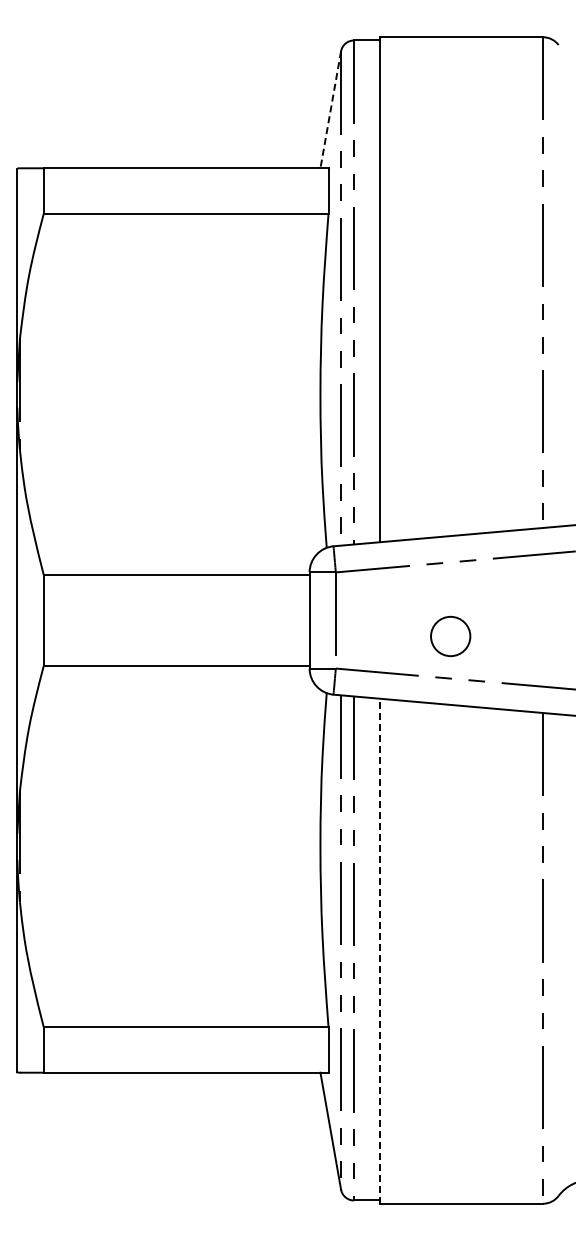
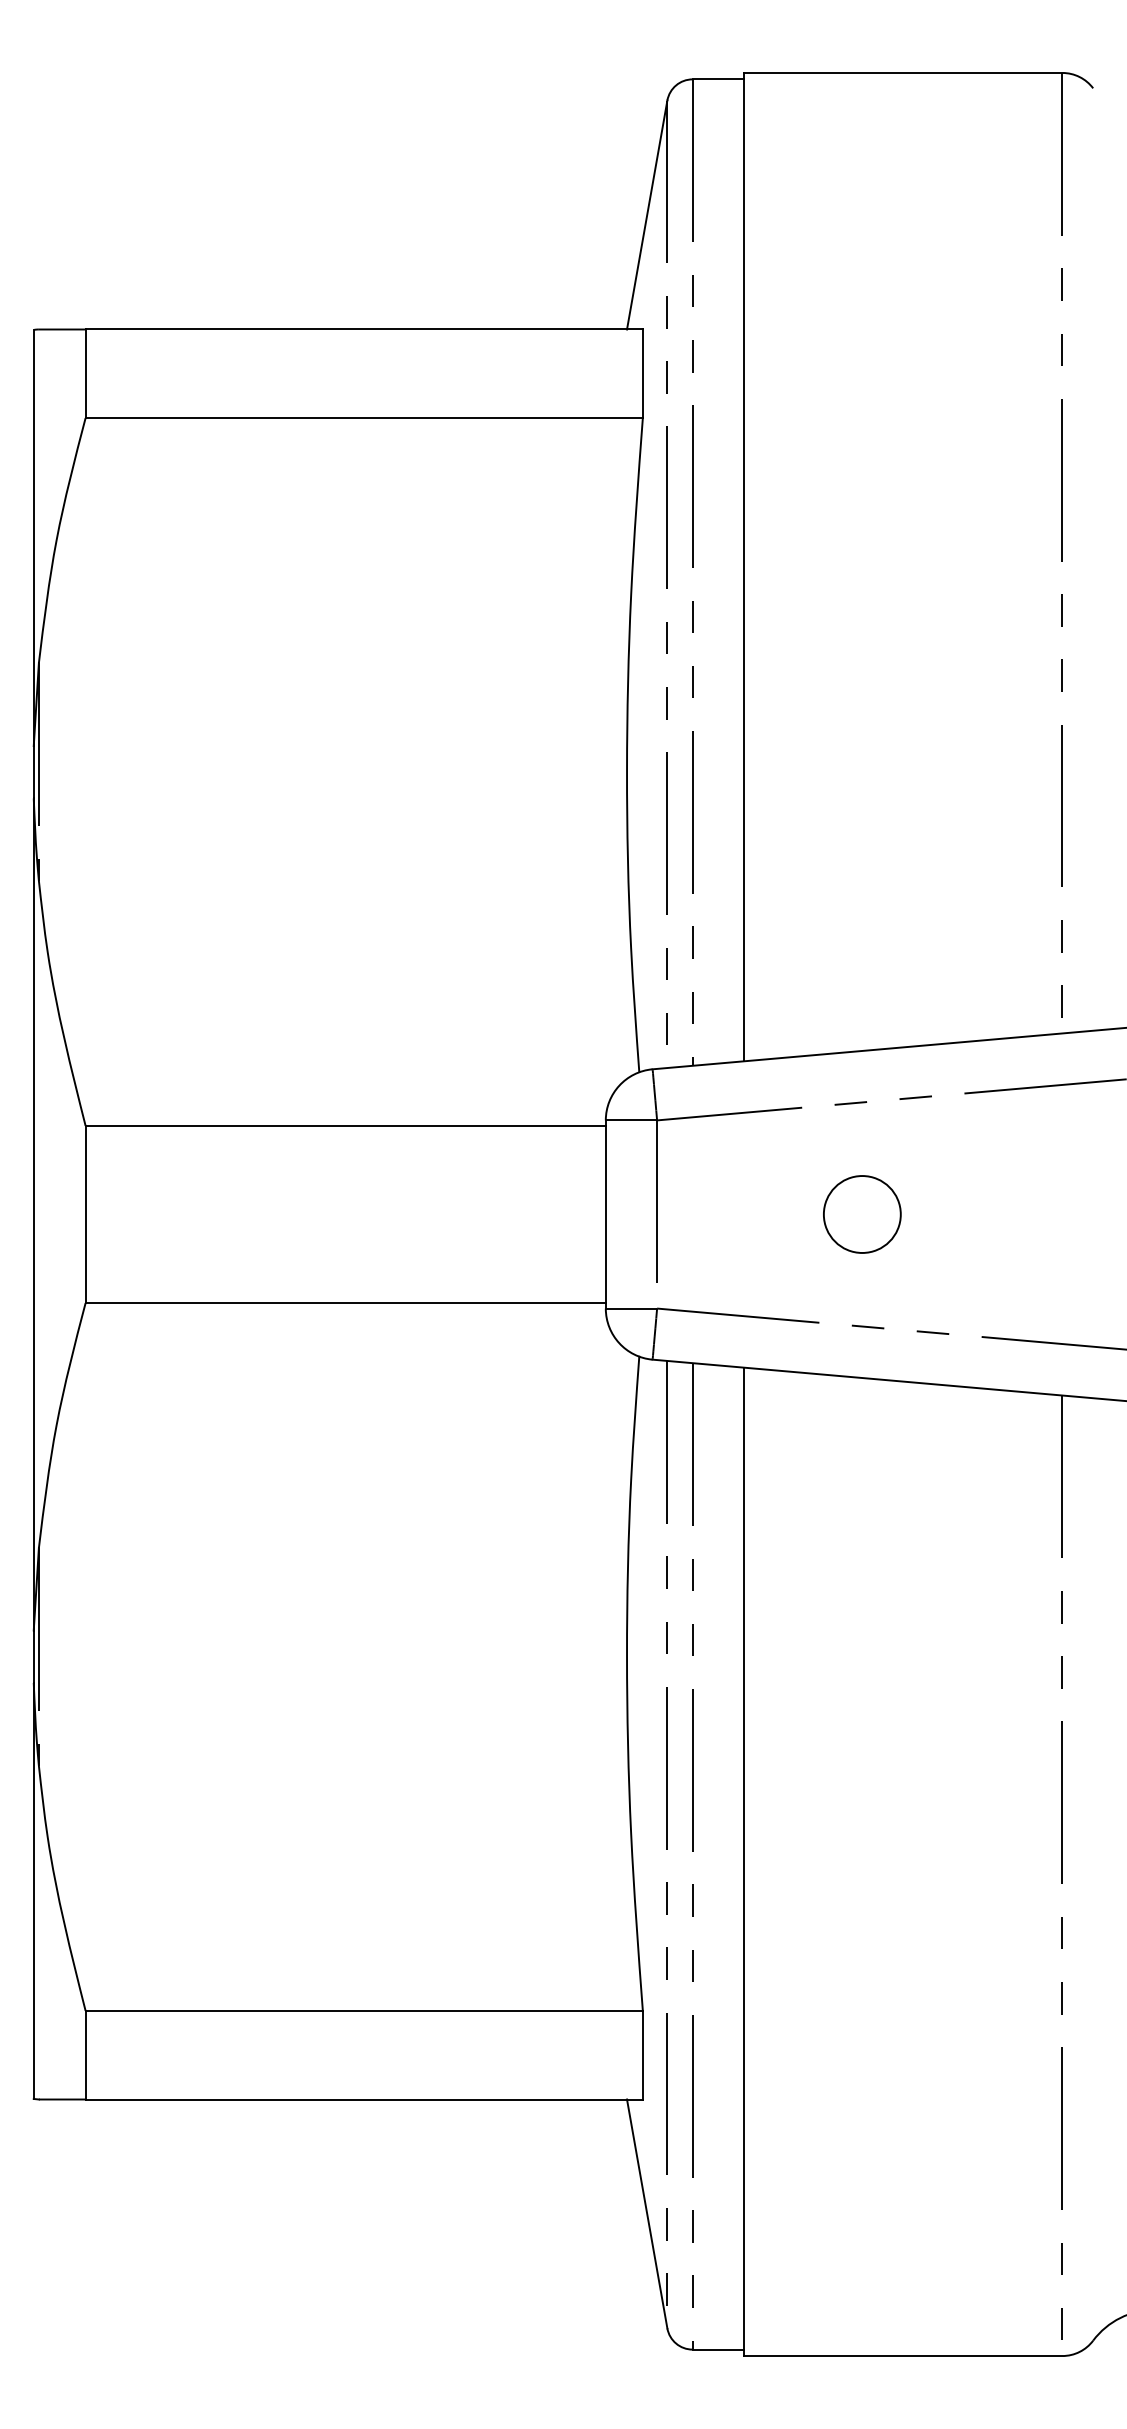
line: (330, 110) -> (646, 216), dashed -> solid
circle: (450, 636) -> (861, 1214), moved
line: (380, 950) -> (744, 1860), dashed -> solid

